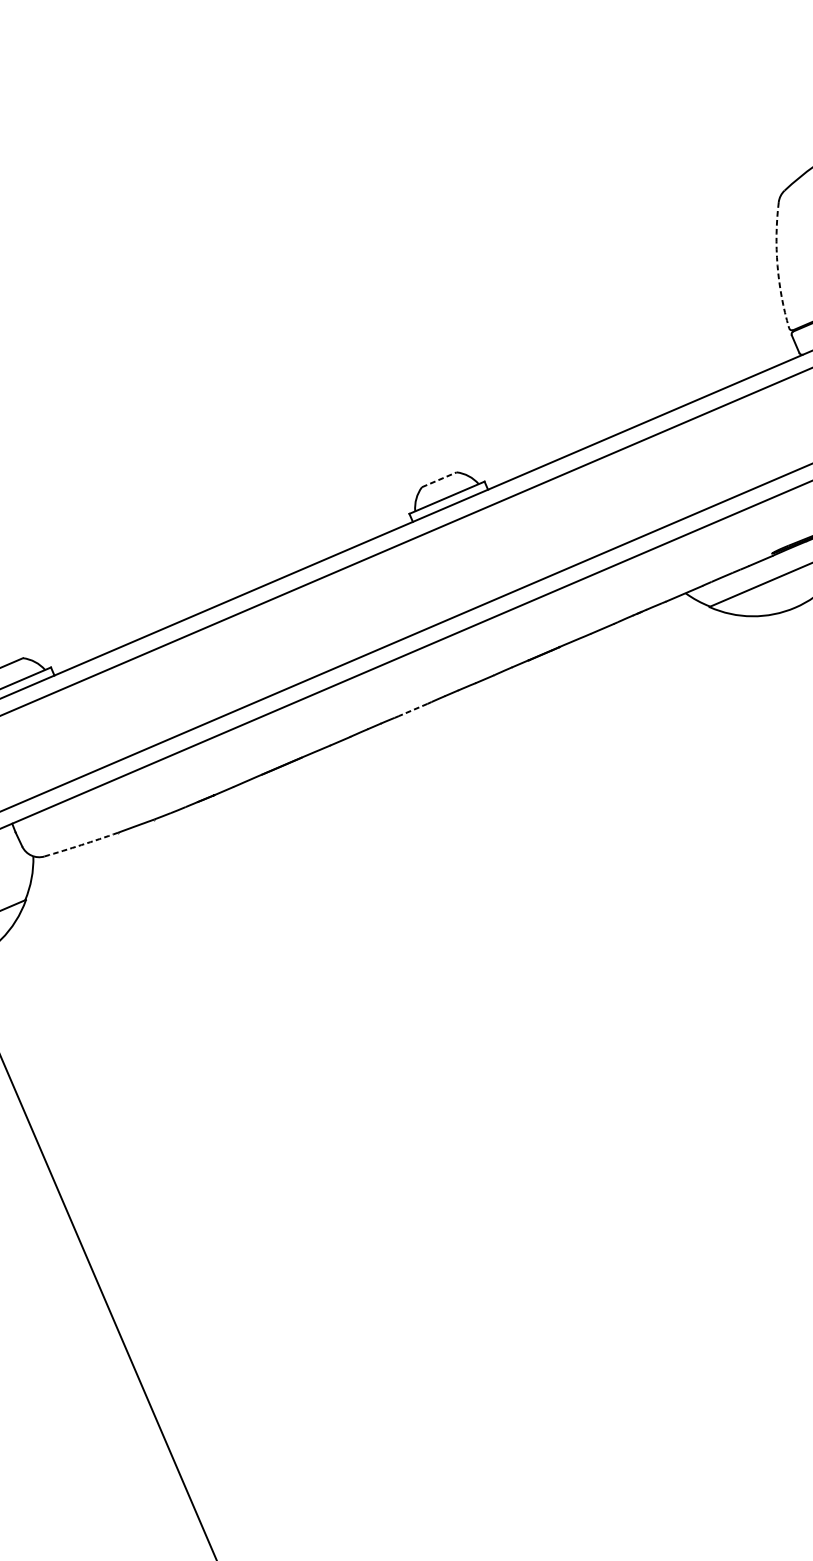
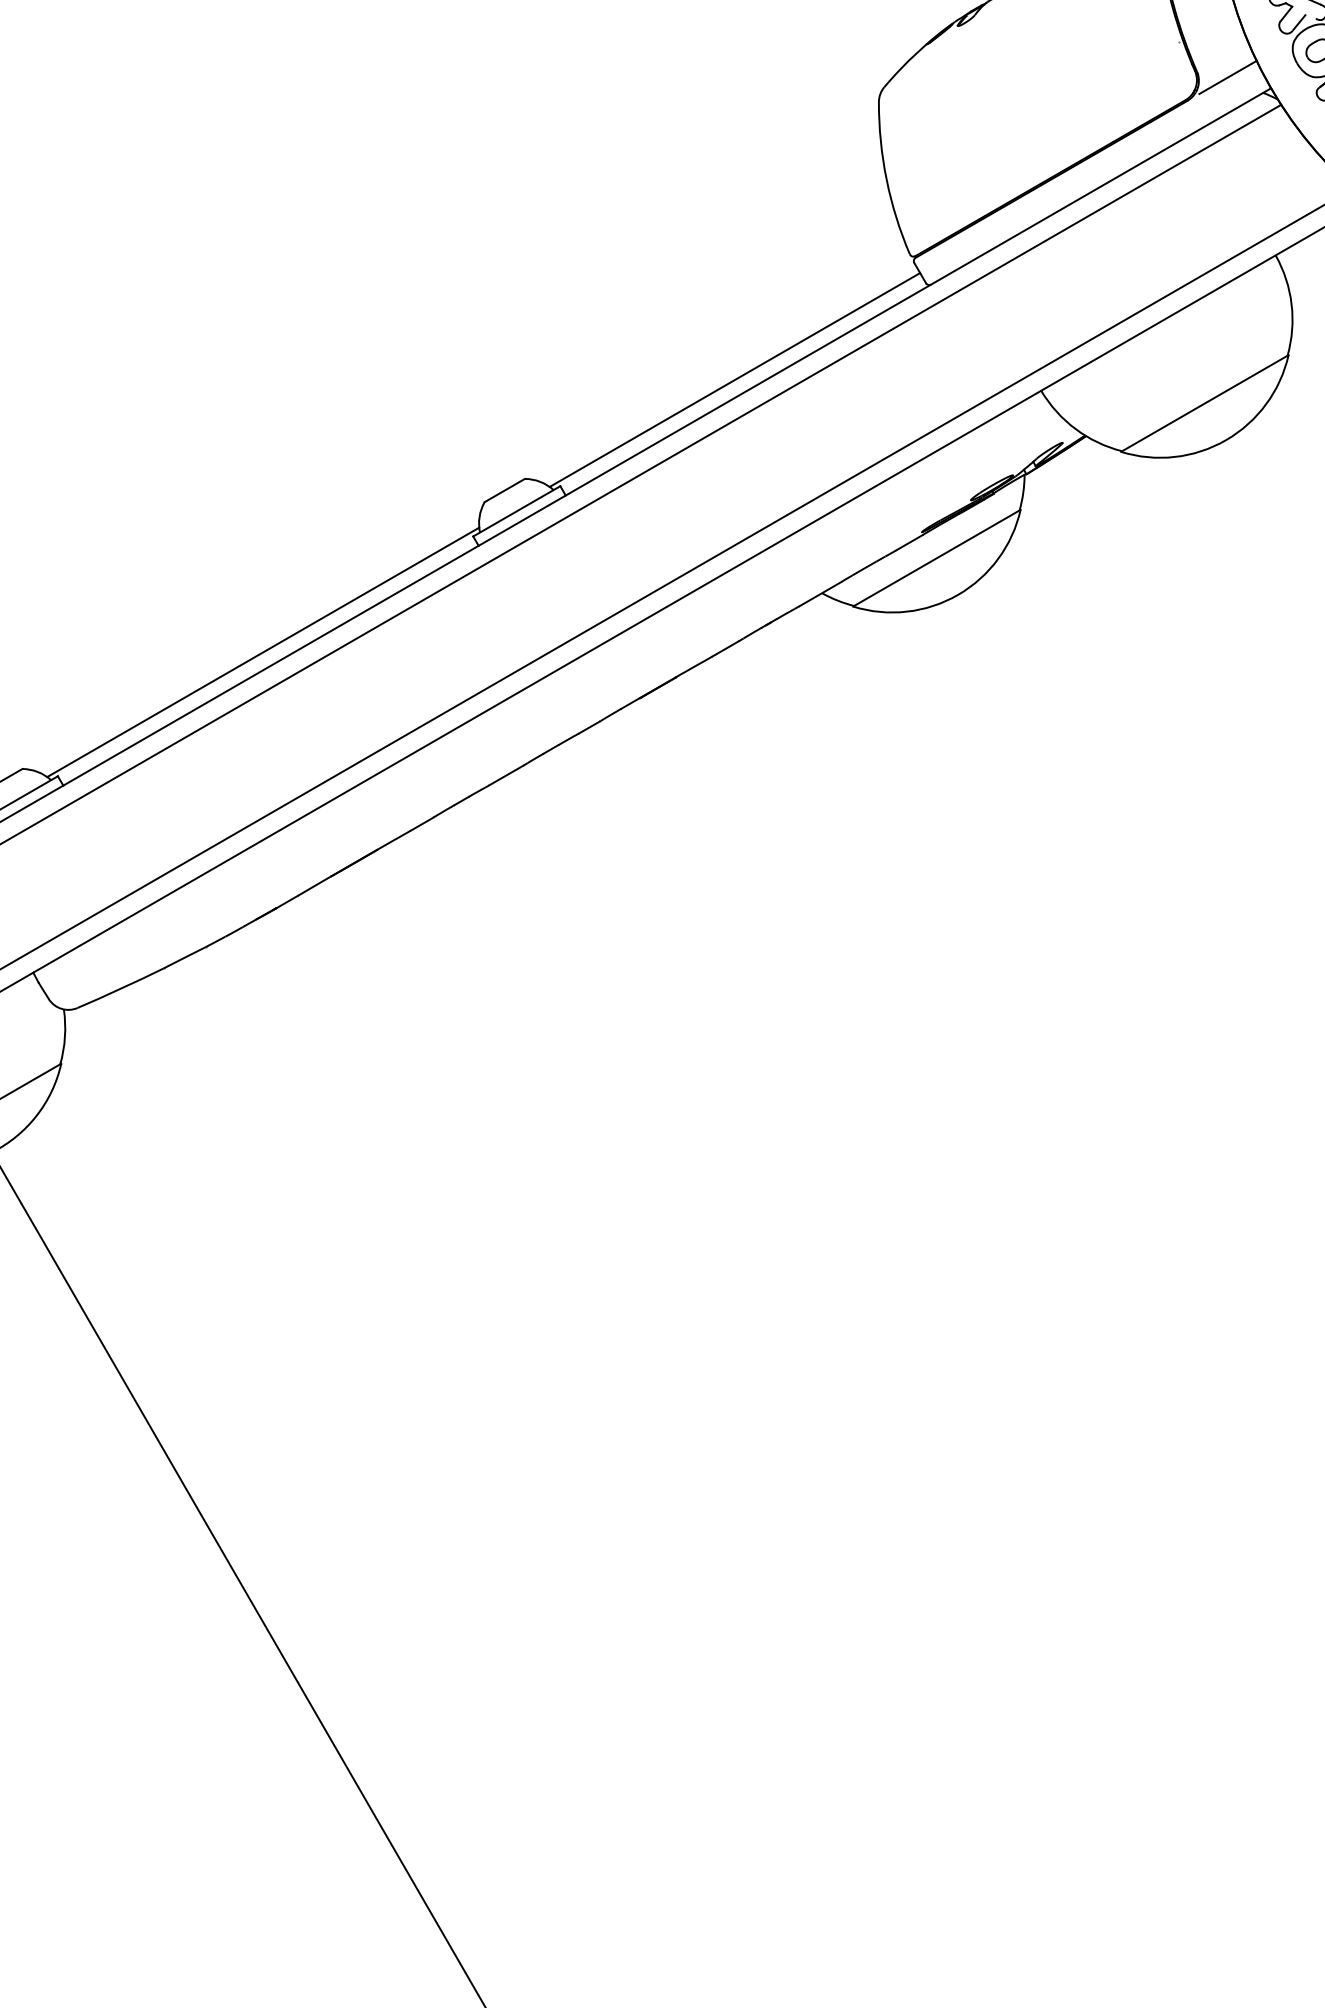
arc: (777, 265) -> (886, 179), dashed -> solid
line: (635, 412) -> (734, 379), added
line: (439, 479) -> (505, 490), dashed -> solid
line: (228, 587) -> (263, 652), added
line: (412, 709) -> (505, 775), dashed -> solid
arc: (81, 844) -> (120, 988), dashed -> solid

